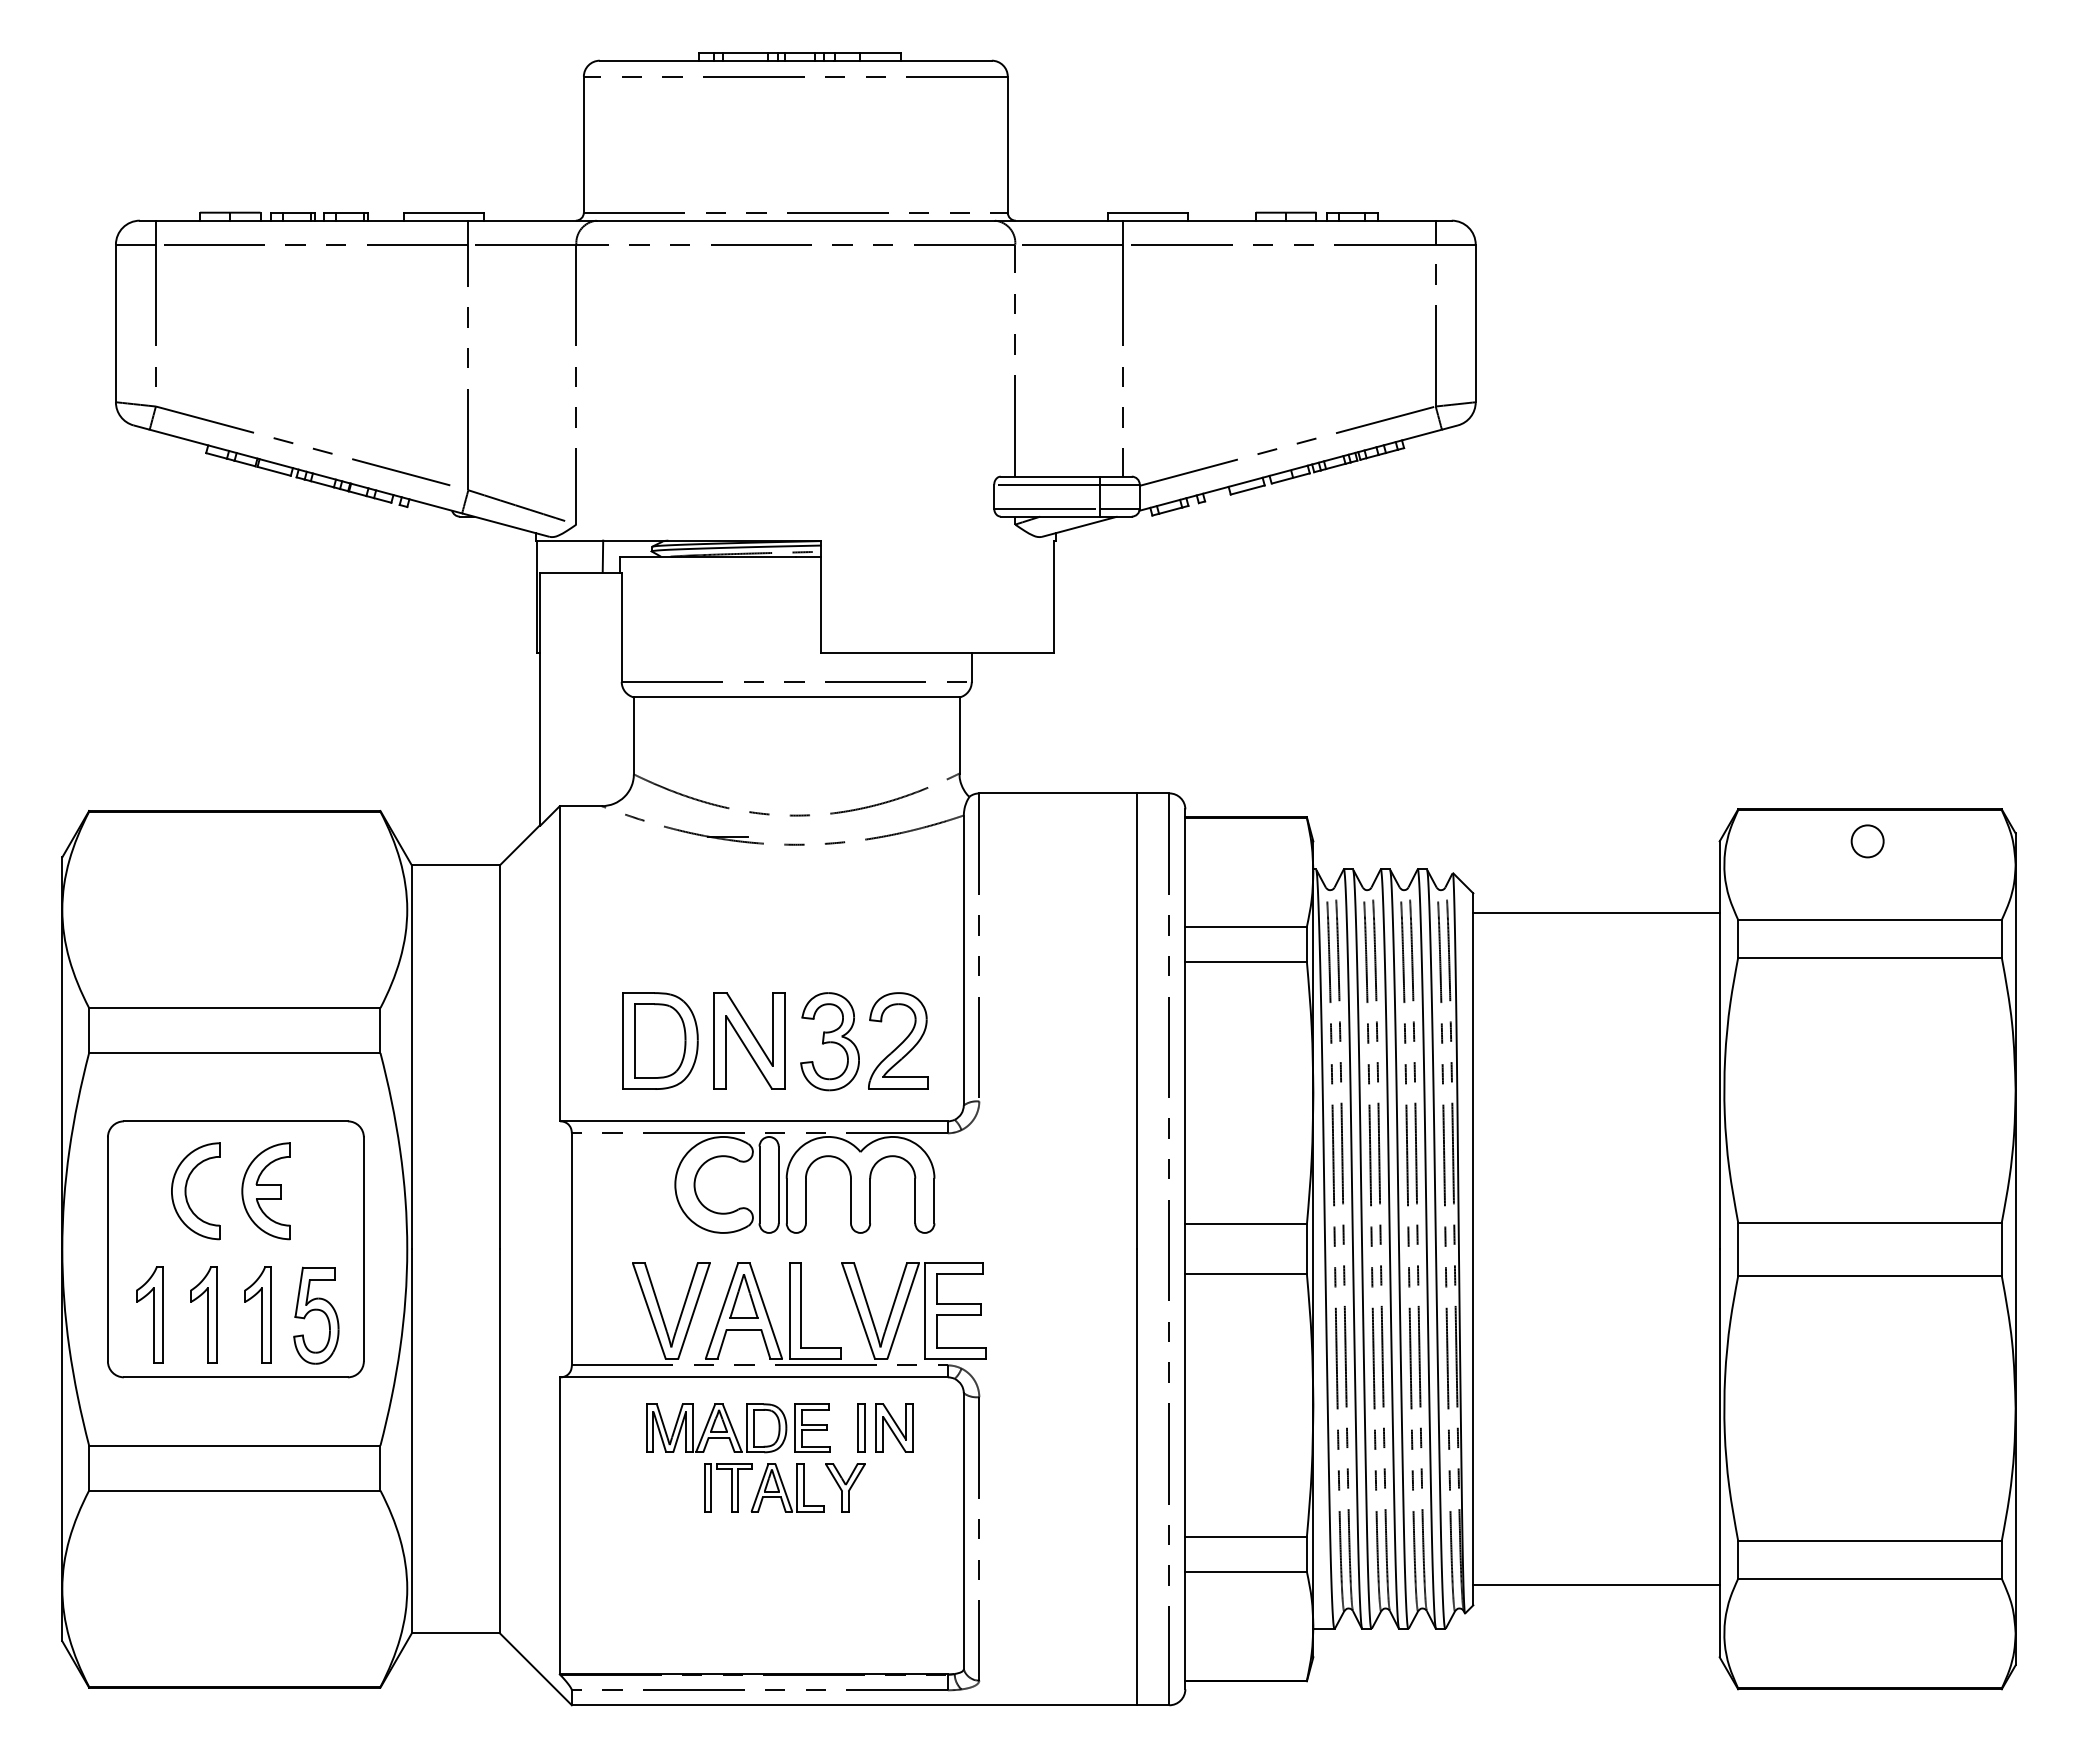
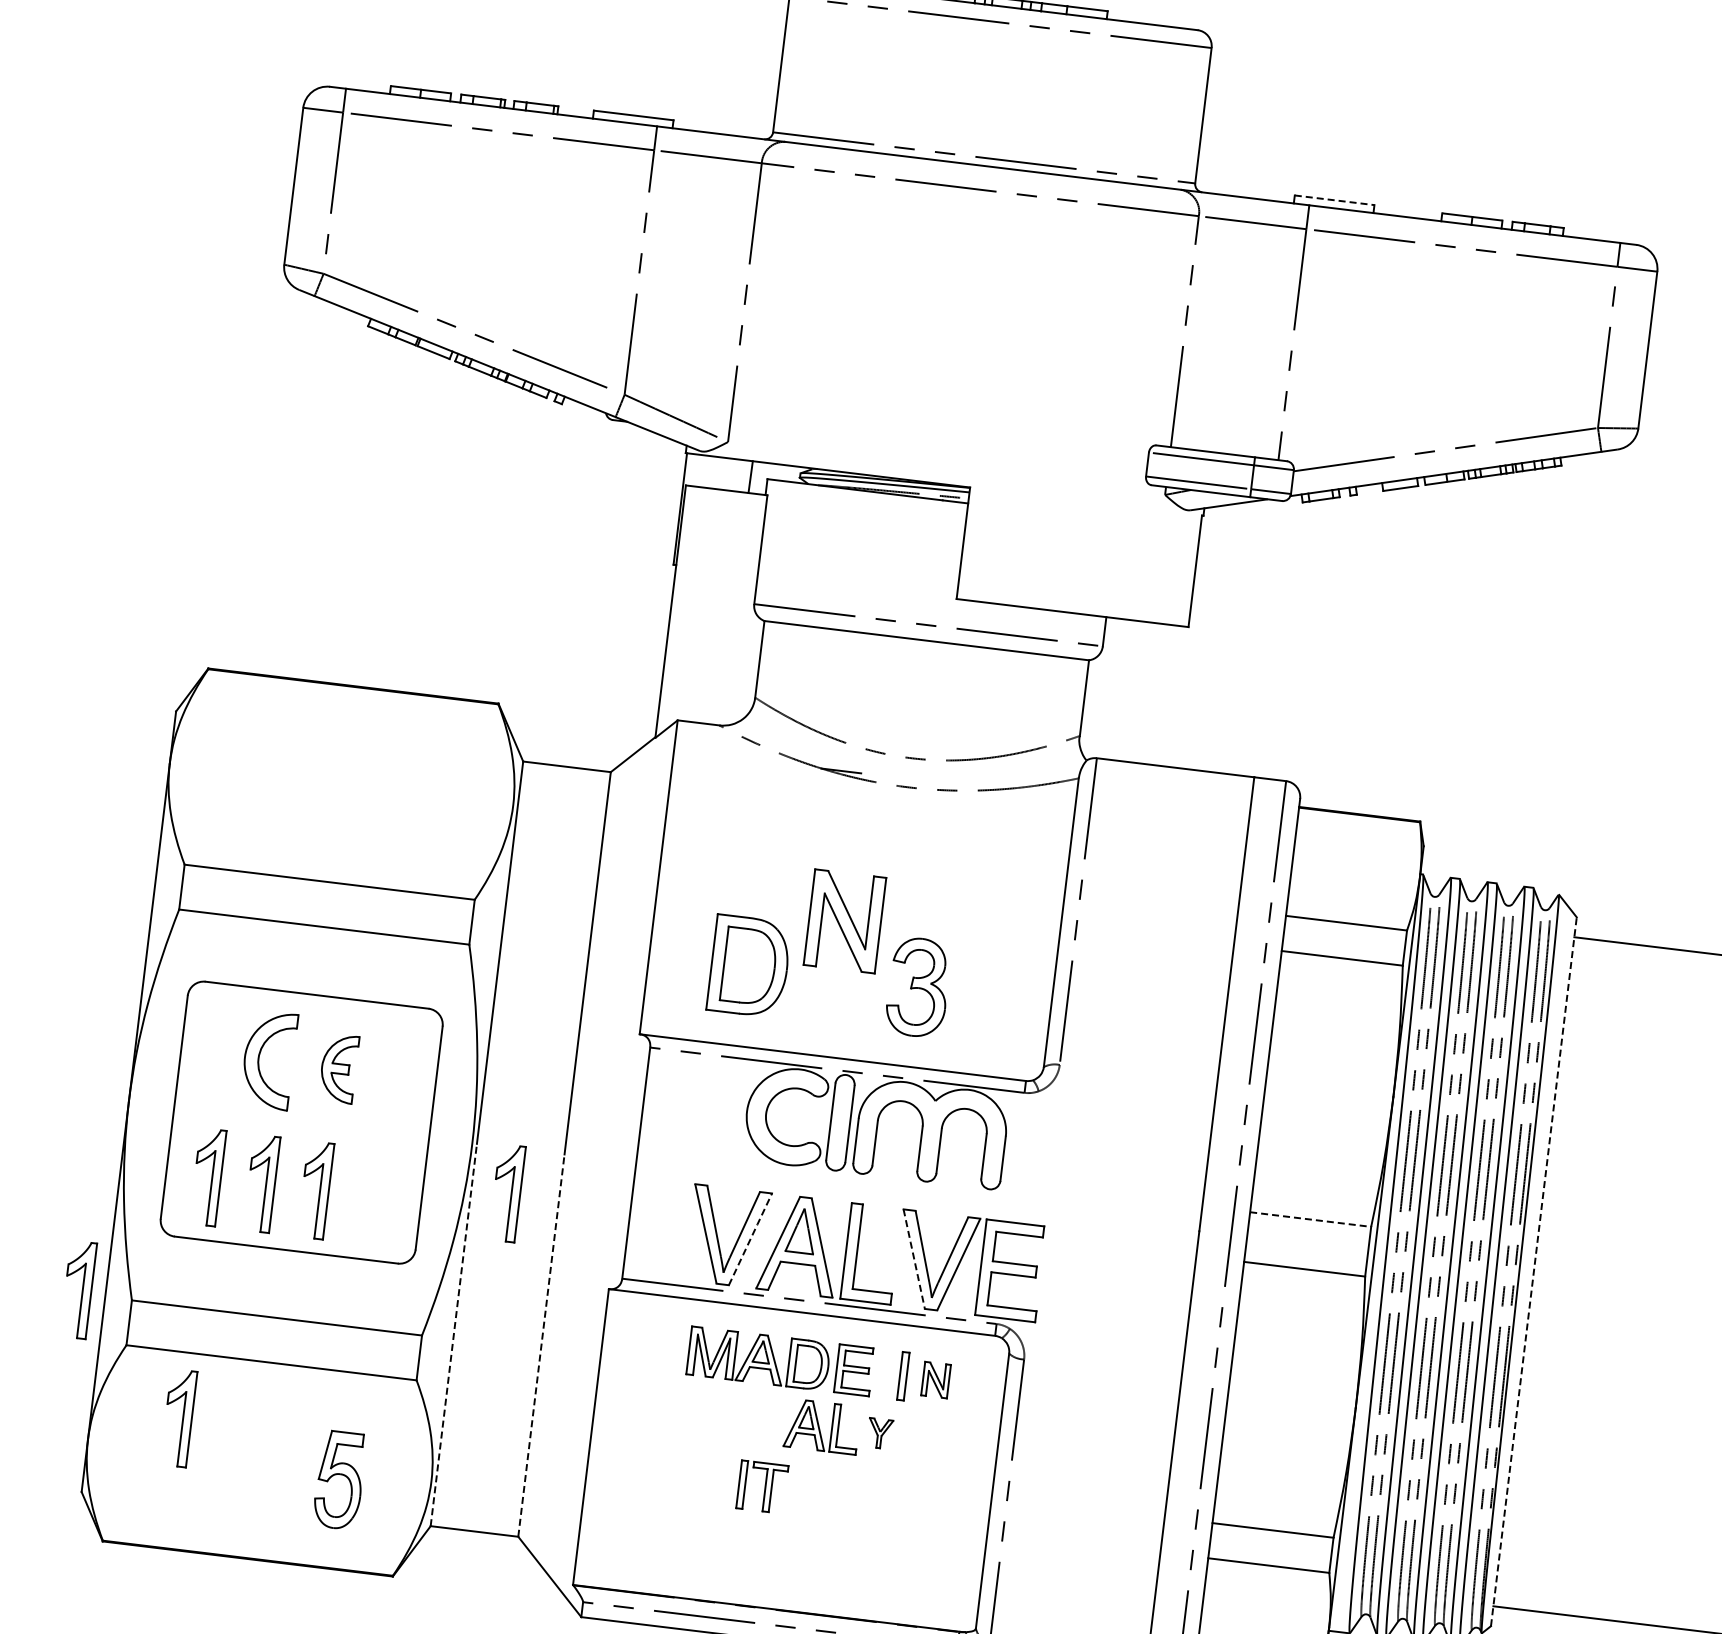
line: (1147, 212) -> (1334, 200), solid -> dashed
part: (749, 1040) -> (845, 920), moved
part: (898, 1040) -> (986, 994), removed
part: (265, 1191) -> (338, 1068), size x0.7
line: (1246, 1224) -> (1311, 1219), solid -> dashed
line: (1473, 1249) -> (1534, 1271), solid -> dashed
part: (447, 1294) -> (506, 1193), added
line: (694, 1310) -> (750, 1238), solid -> dashed
line: (858, 1311) -> (914, 1259), solid -> dashed
part: (316, 1315) -> (339, 1480), moved
part: (894, 1427) -> (936, 1379), size x0.7
part: (34, 1441) -> (78, 1289), added
line: (411, 1441) -> (453, 1335), solid -> dashed
line: (499, 1441) -> (541, 1345), solid -> dashed
part: (728, 1487) -> (762, 1486), moved
part: (845, 1487) -> (880, 1433), size x0.6
part: (149, 1556) -> (178, 1418), added

